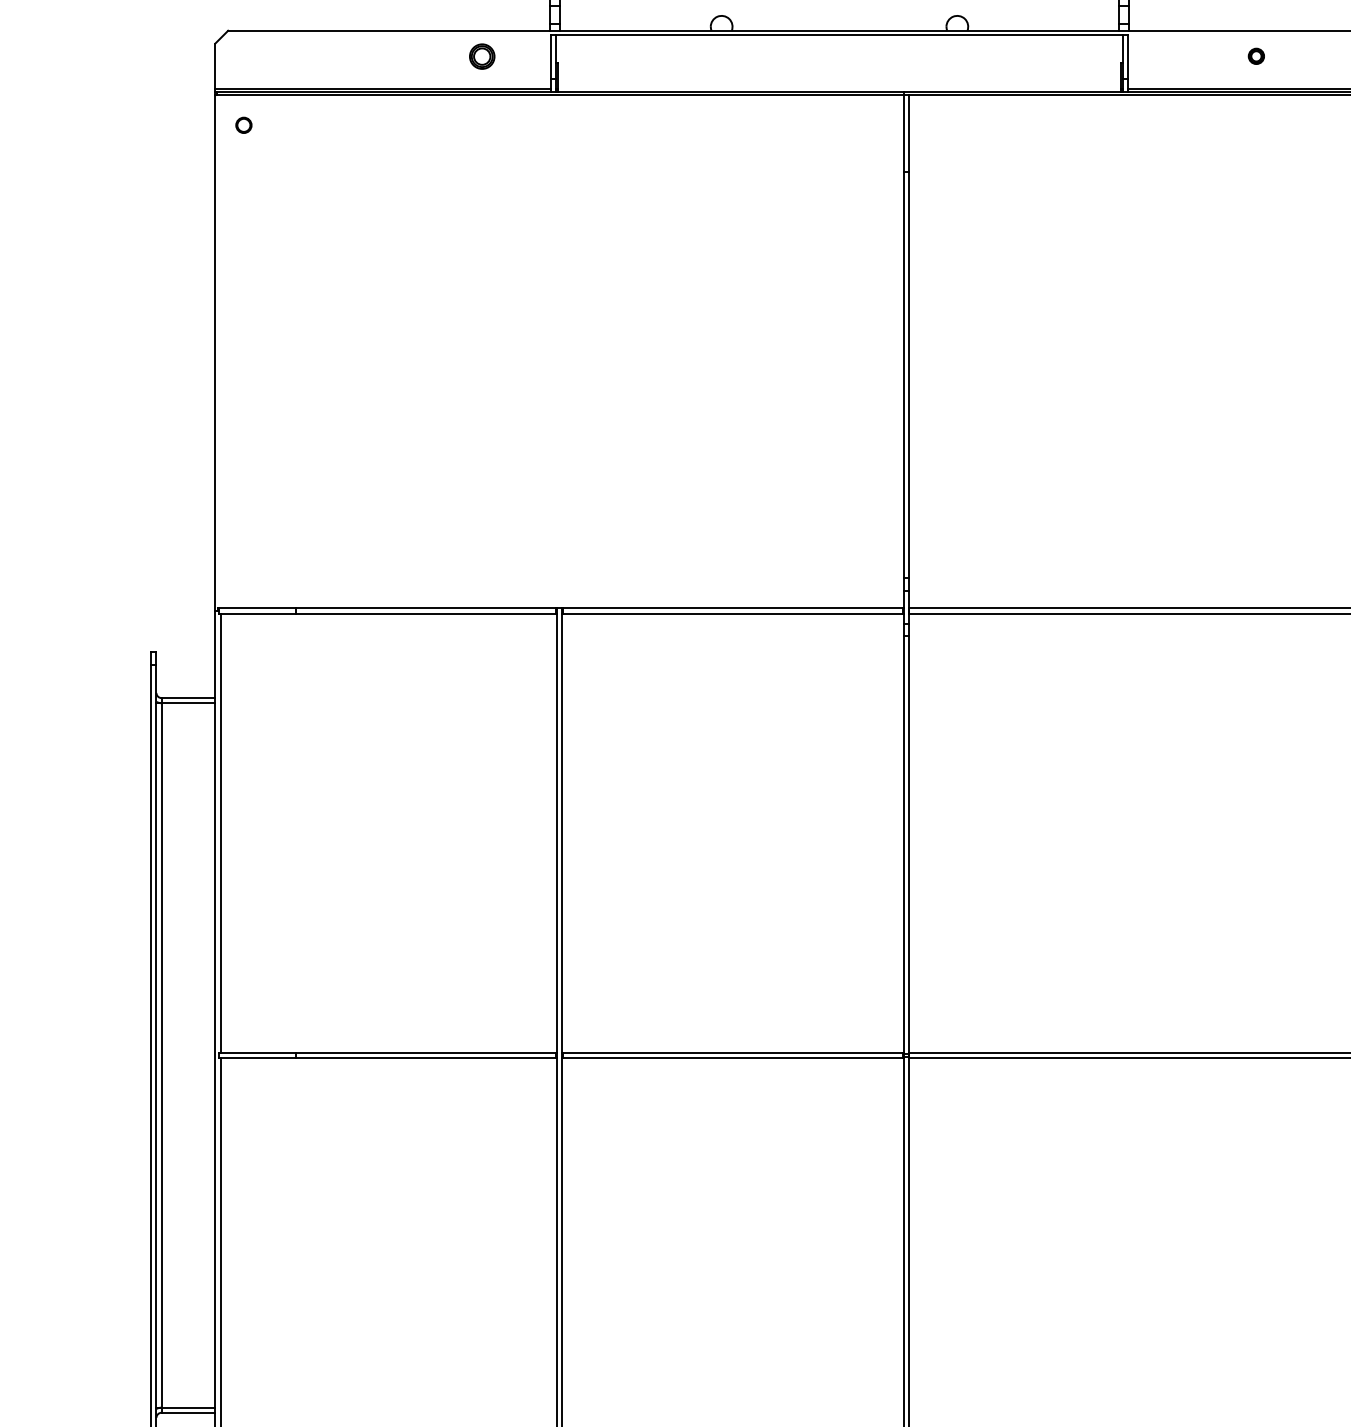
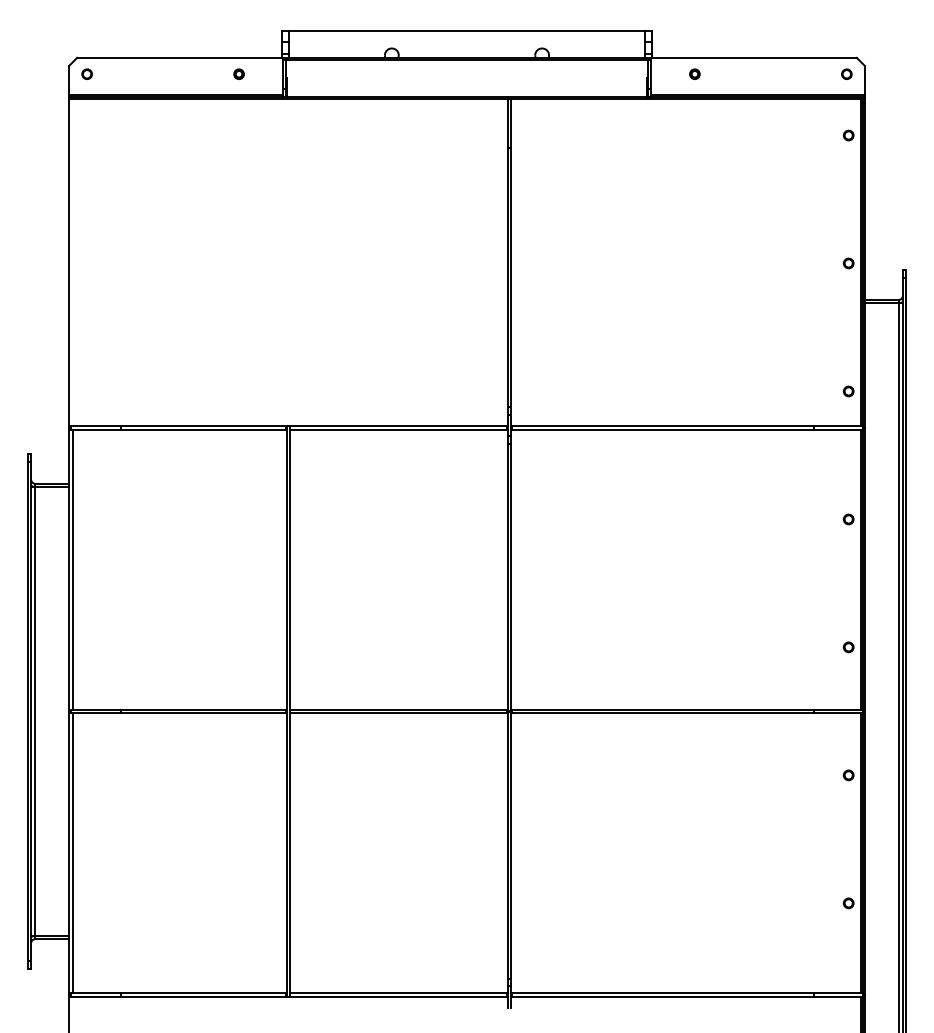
part: (481, 55) -> (238, 73), size x0.62
part: (1255, 55) -> (694, 73), moved
part: (242, 124) -> (86, 73), moved

